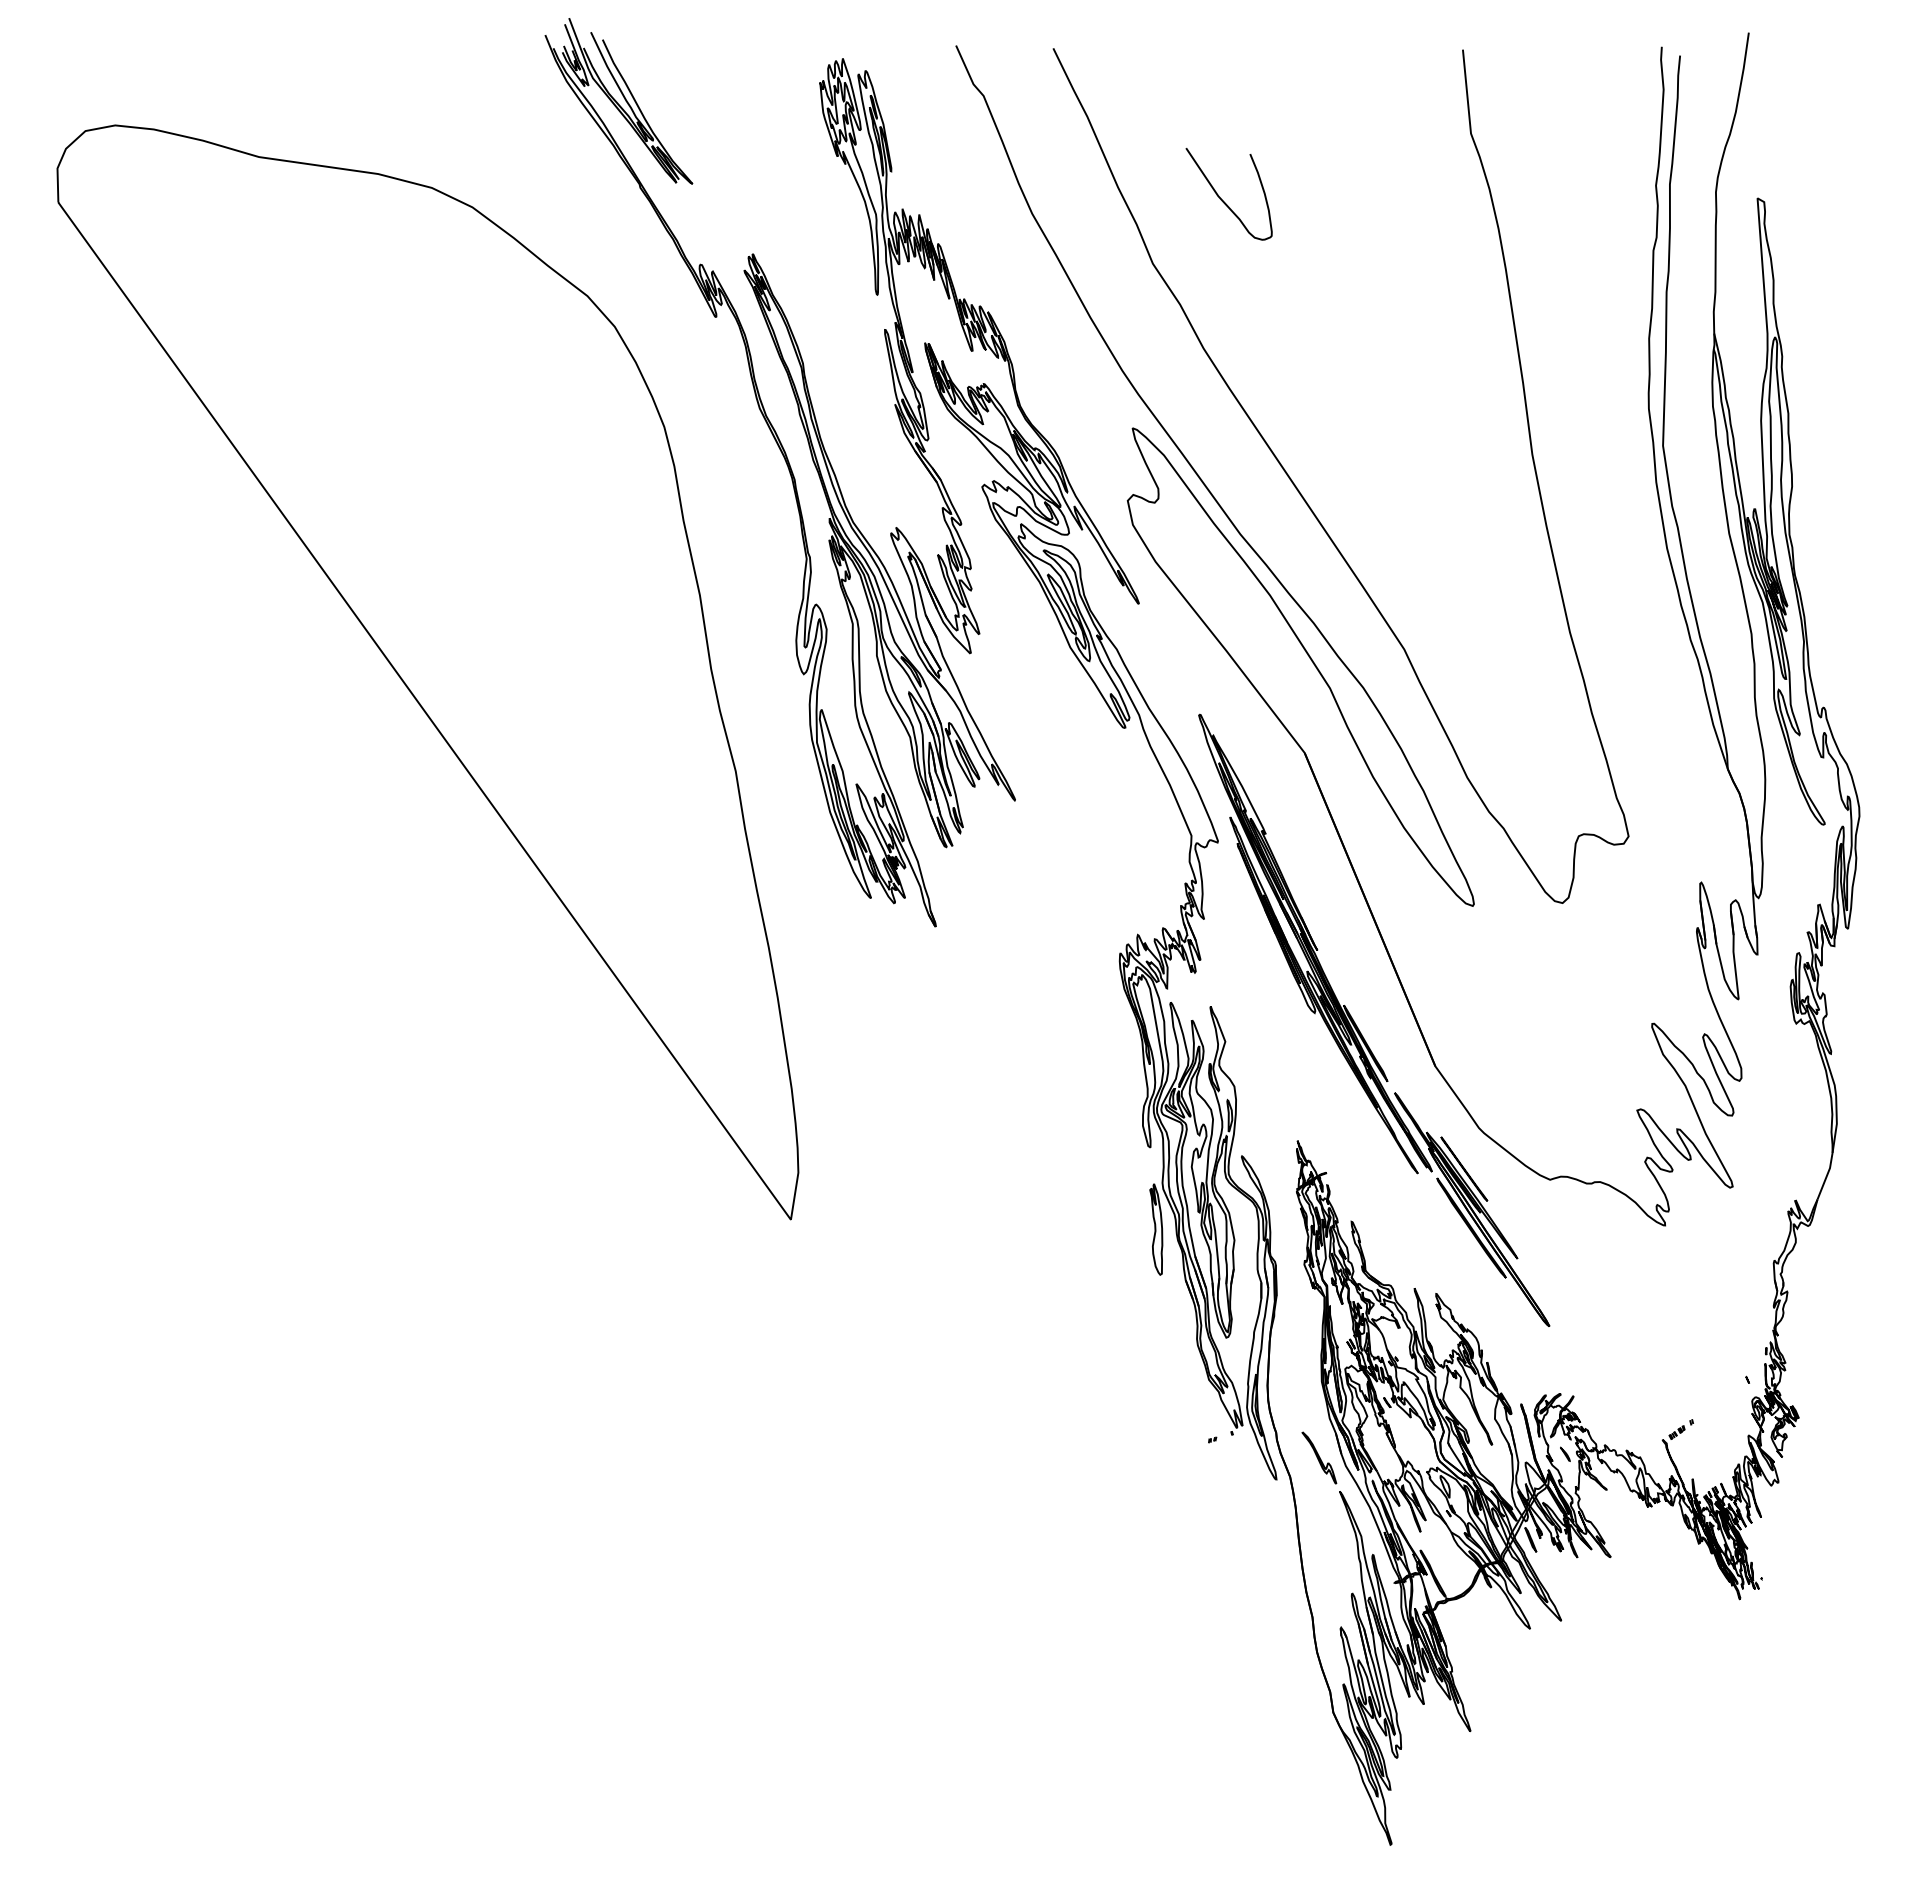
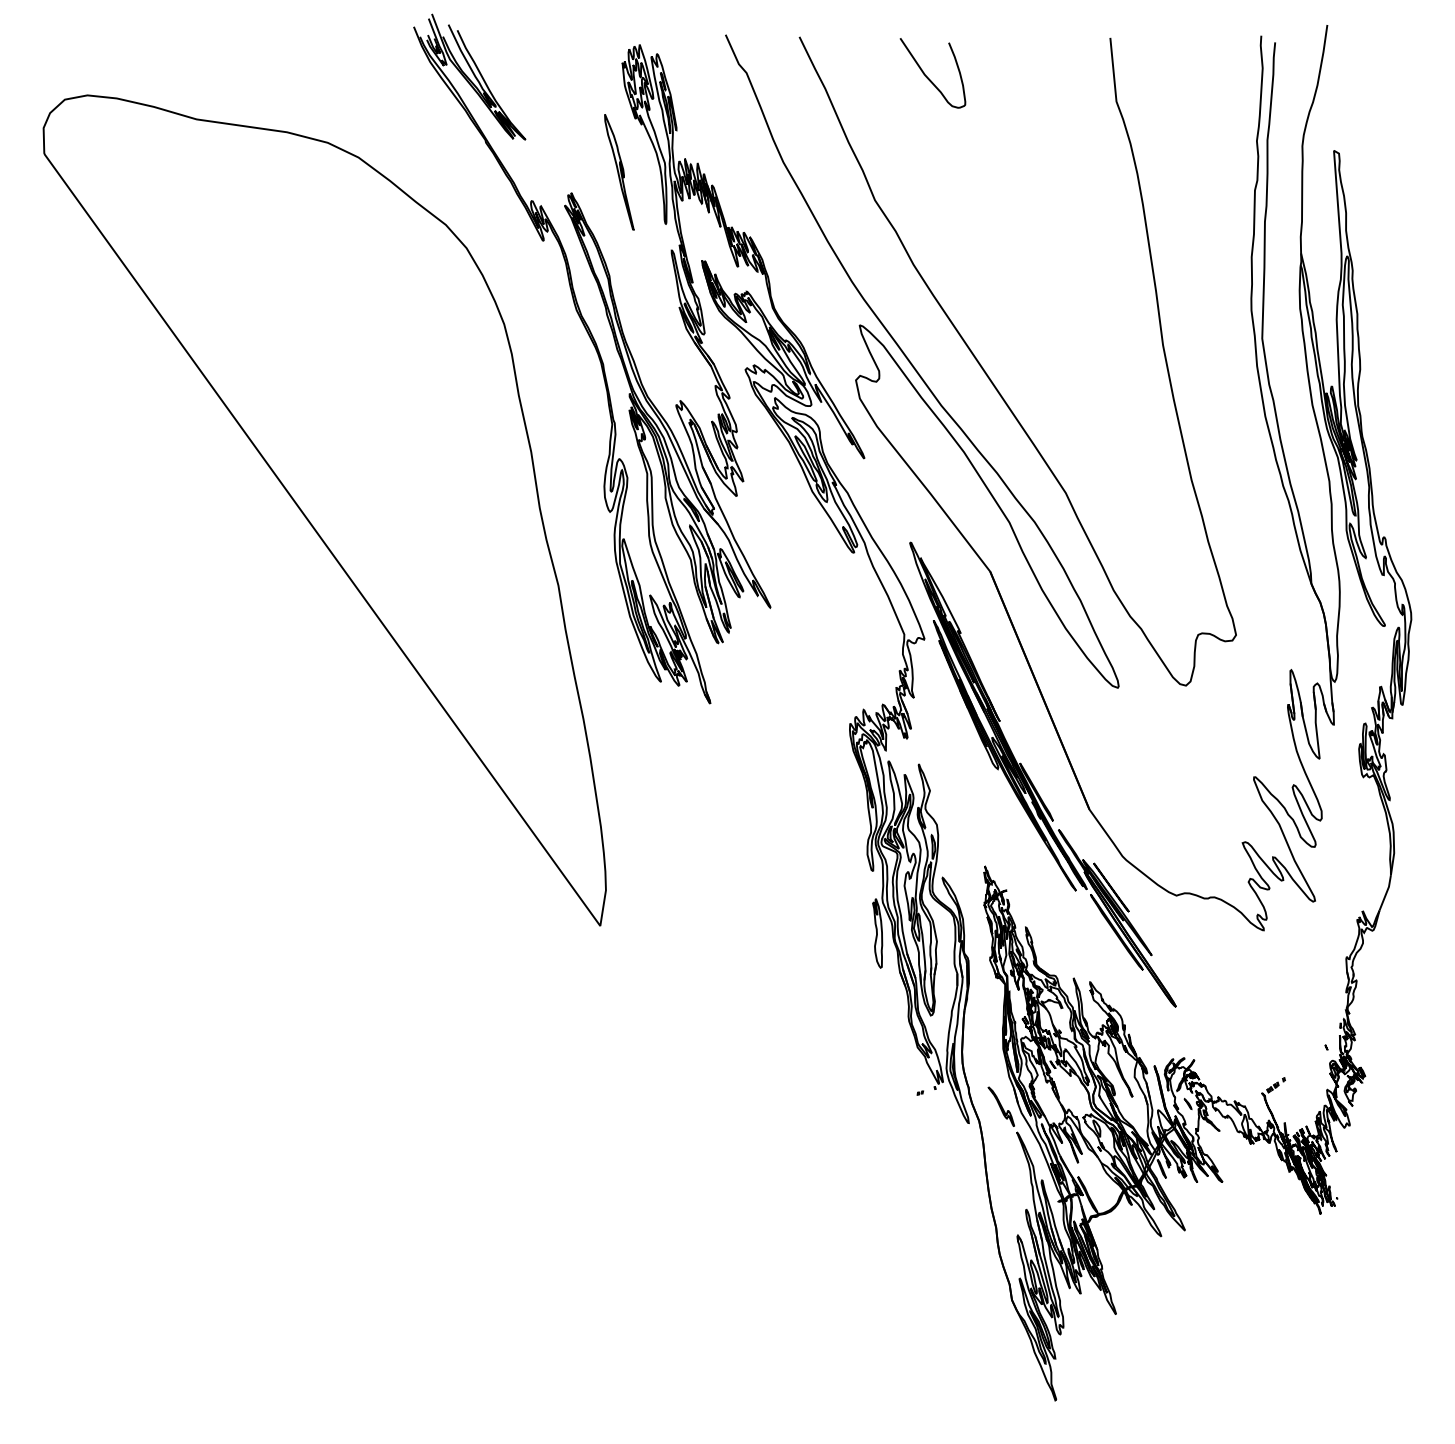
curve: (1222, 199) -> (927, 77), moved
part: (815, 226) -> (618, 172), added

